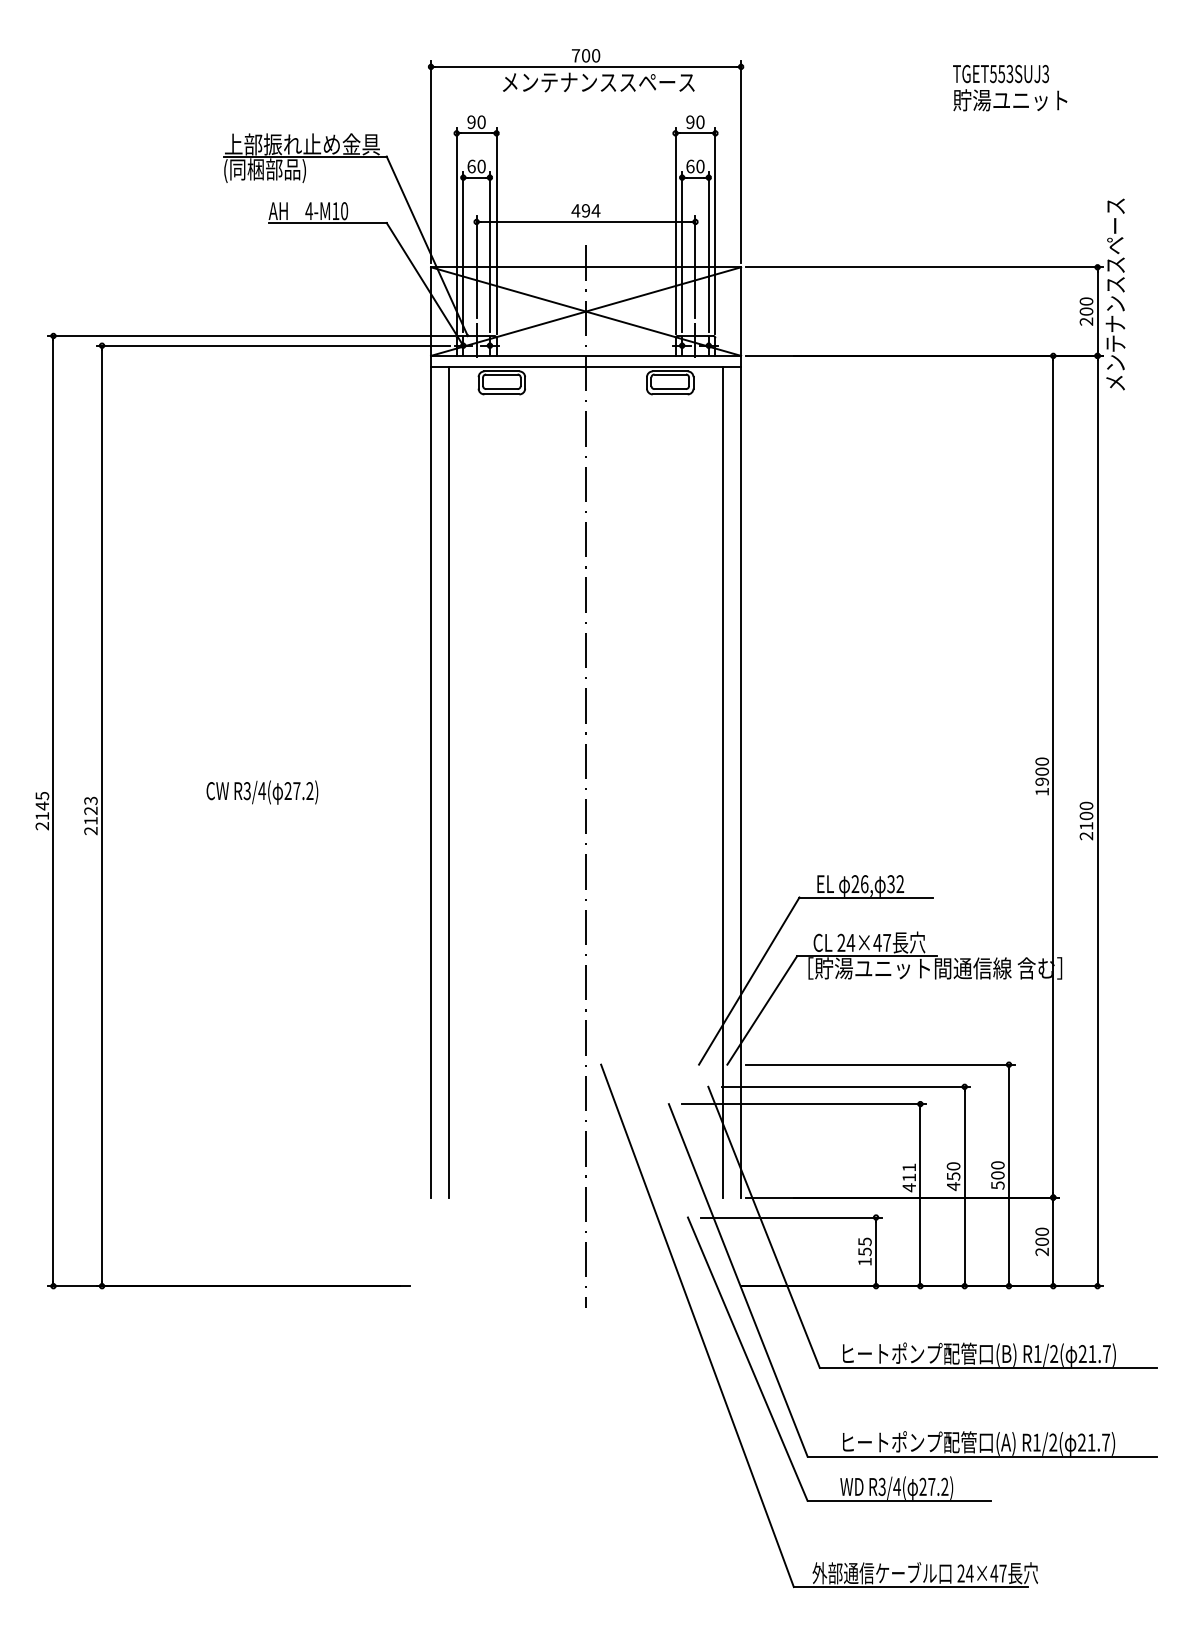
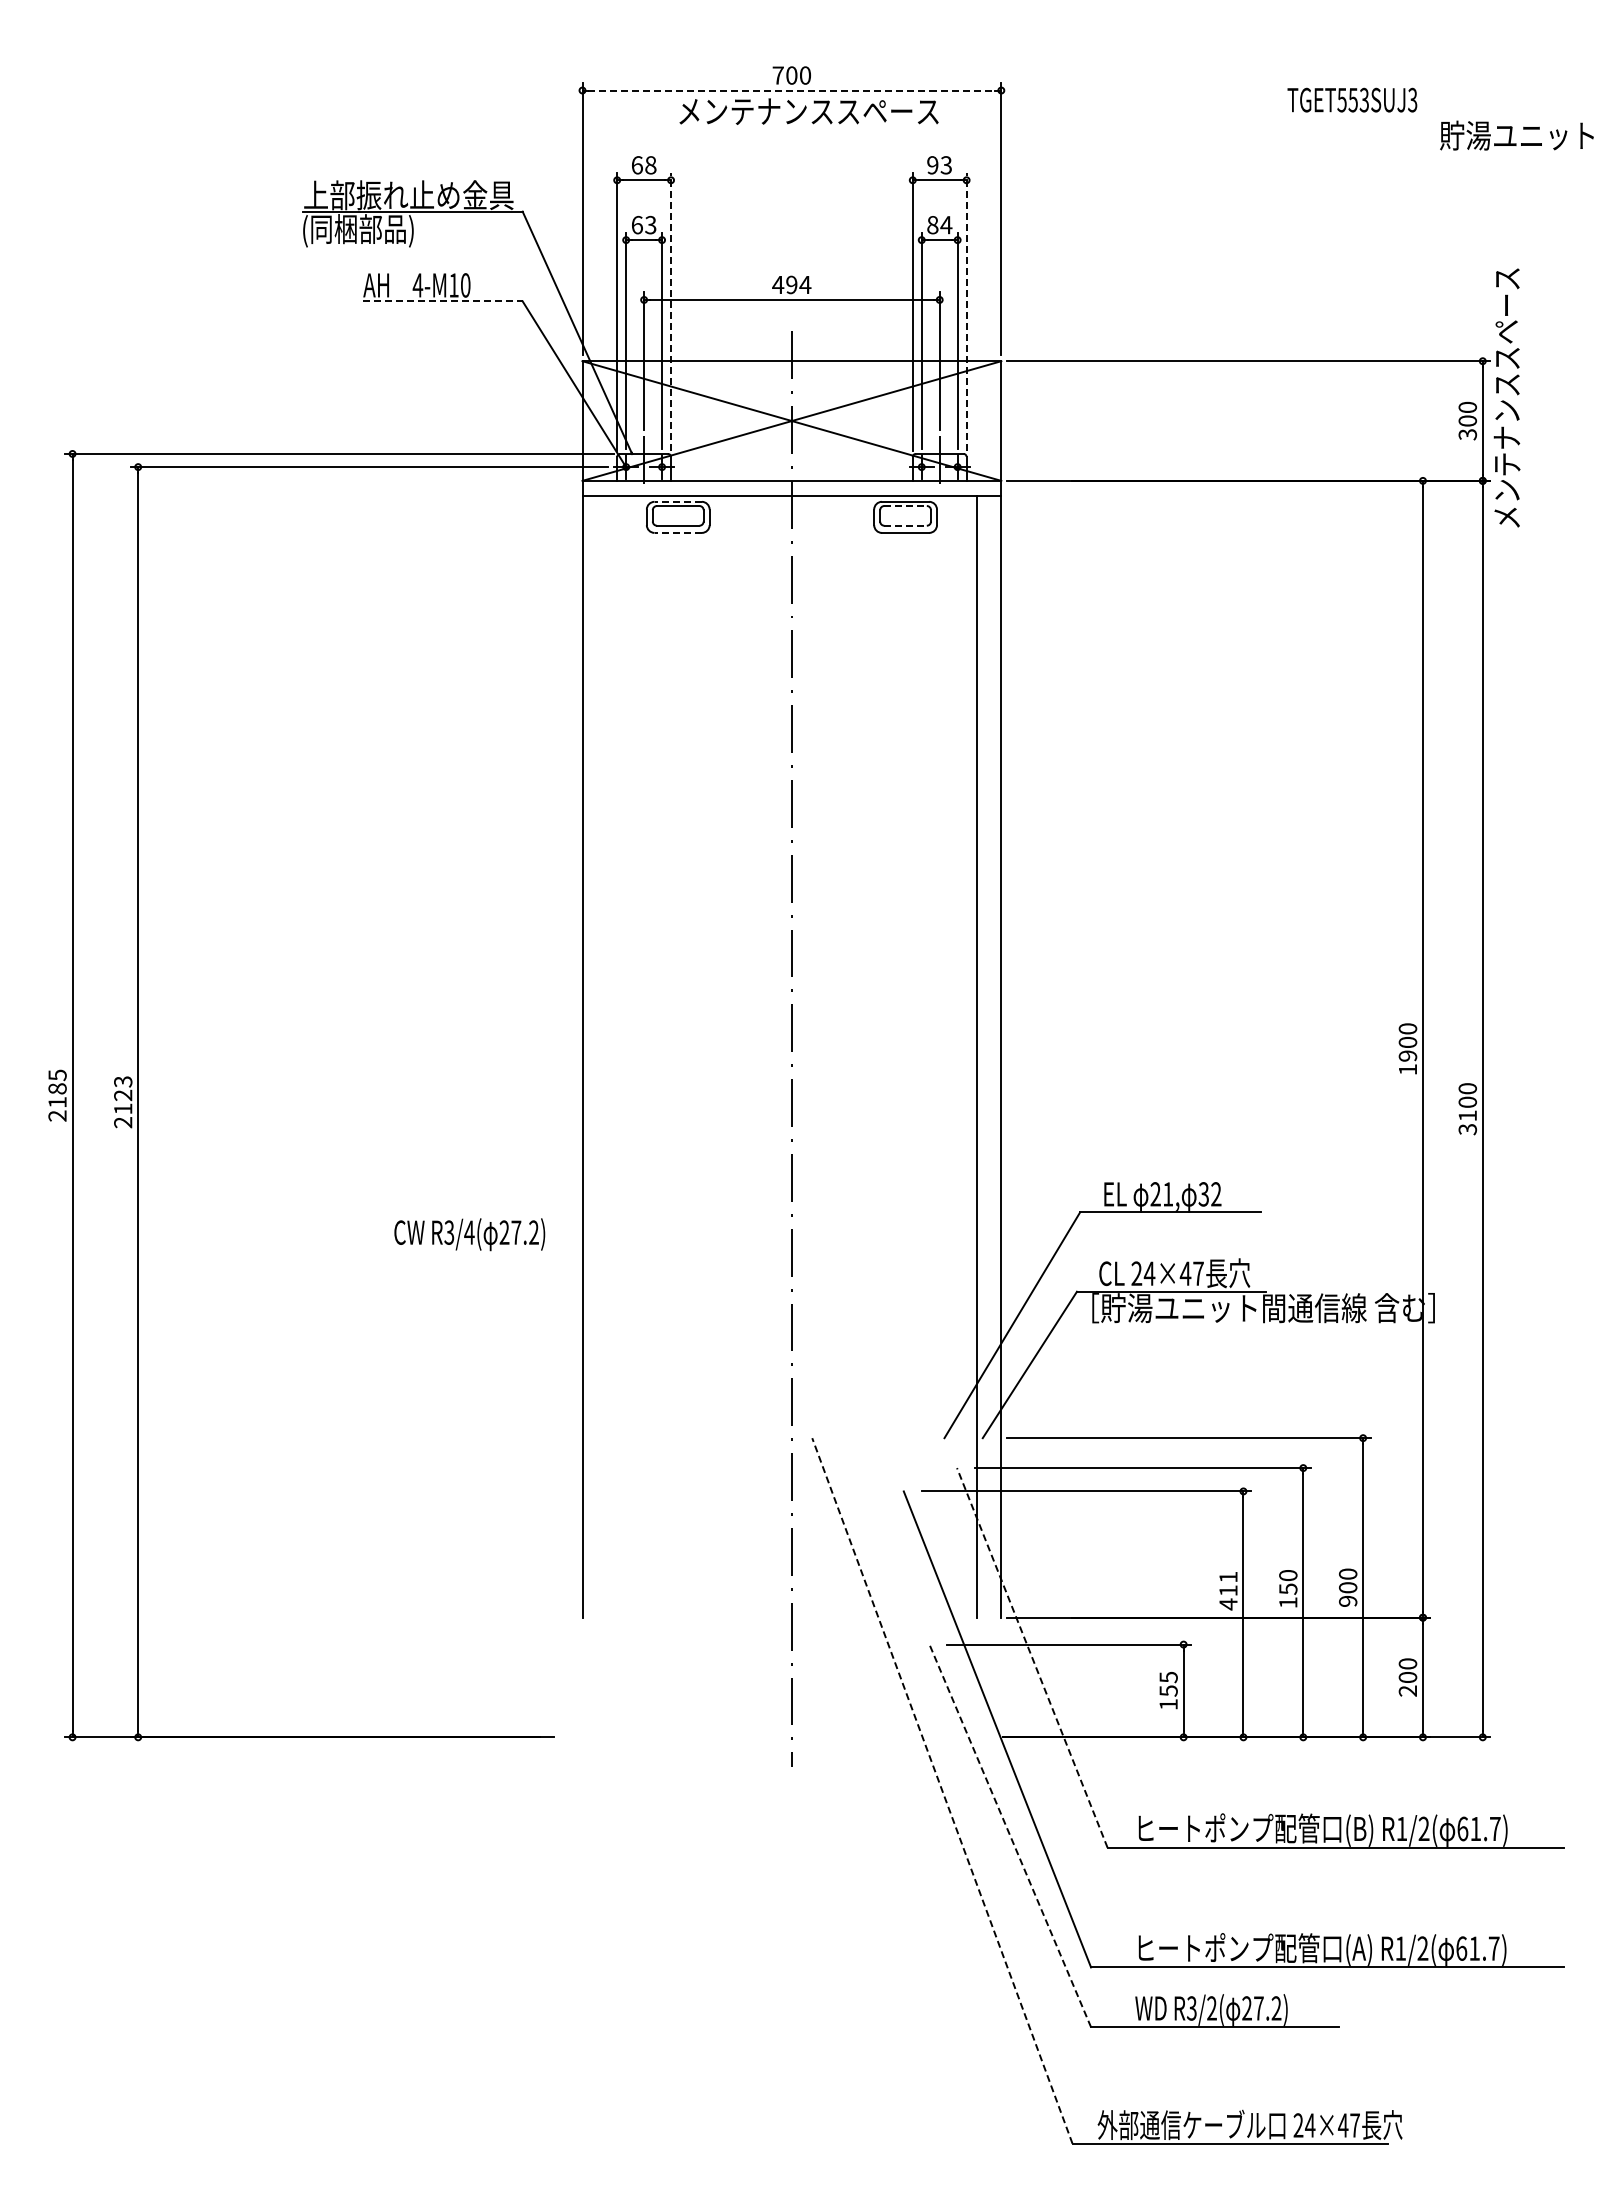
line: (586, 66) -> (792, 90), solid -> dashed
text: (1010, 100) -> (1516, 135), moved
text: (476, 122) -> (643, 165), 90 -> 68
text: (699, 122) -> (945, 165), 90 -> 93
text: (481, 166) -> (650, 225), 60 -> 63
text: (695, 166) -> (939, 224), 60 -> 84
line: (327, 223) -> (442, 301), solid -> dashed
line: (496, 230) -> (671, 311), solid -> dashed
line: (715, 230) -> (966, 311), solid -> dashed
text: (1087, 321) -> (1468, 434), 200 -> 300
line: (502, 371) -> (678, 501), solid -> dashed
line: (670, 374) -> (906, 506), solid -> dashed
line: (670, 388) -> (906, 525), solid -> dashed
line: (502, 394) -> (678, 532), solid -> dashed
line: (448, 782) -> (606, 1056), removed
text: (262, 792) -> (469, 1234), moved
text: (42, 805) -> (57, 1088), 2145 -> 2185
text: (1087, 836) -> (1468, 1129), 2100 -> 3100
text: (864, 884) -> (1168, 1194), 26, -> 21,
text: (998, 1185) -> (1348, 1601), 500 -> 900
text: (953, 1186) -> (1288, 1602), 450 -> 150
line: (764, 1227) -> (1032, 1657), solid -> dashed
line: (697, 1325) -> (942, 1790), solid -> dashed
text: (1082, 1353) -> (1462, 1828), 21.7) -> 61.7)
line: (747, 1358) -> (1010, 1835), solid -> dashed
text: (1081, 1442) -> (1461, 1948), 21.7) -> 61.7)
text: (896, 1486) -> (1211, 2008), R3/4( -> R3/2(

